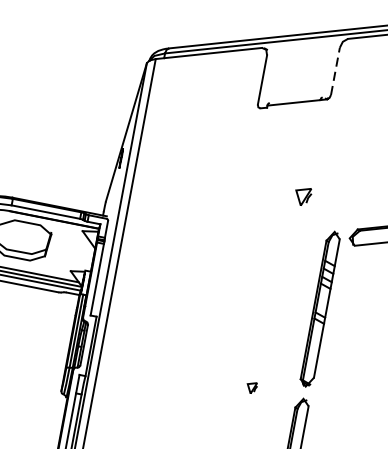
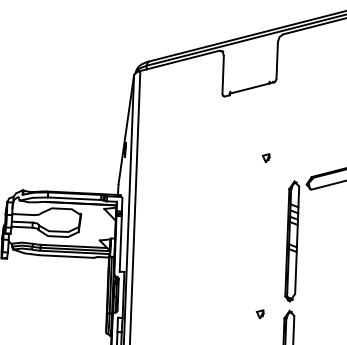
line: (335, 70) -> (277, 59), dashed -> solid
part: (301, 195) -> (265, 157), size x0.62
part: (250, 386) -> (259, 313), moved

